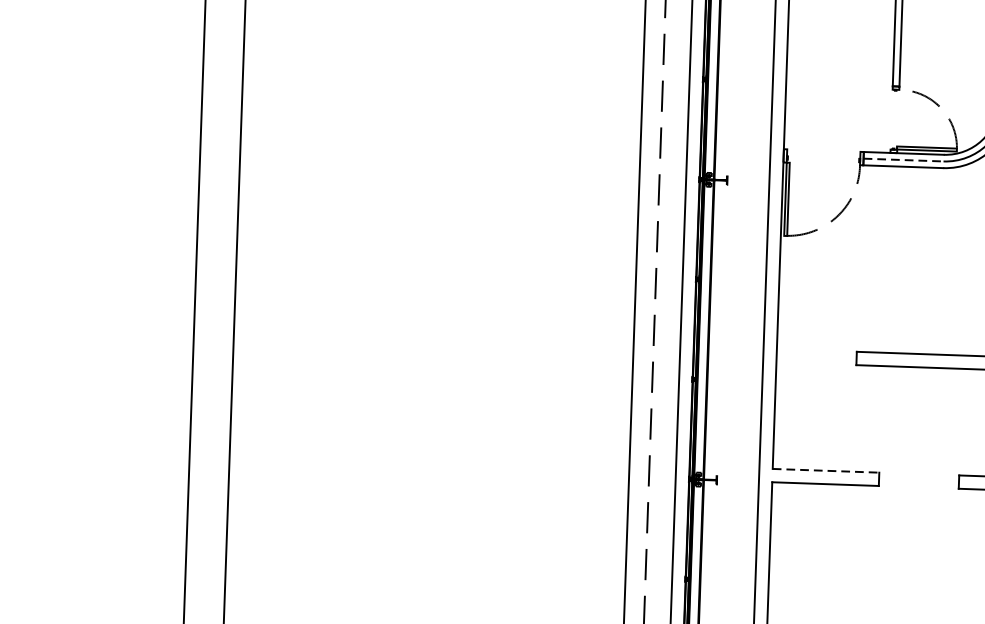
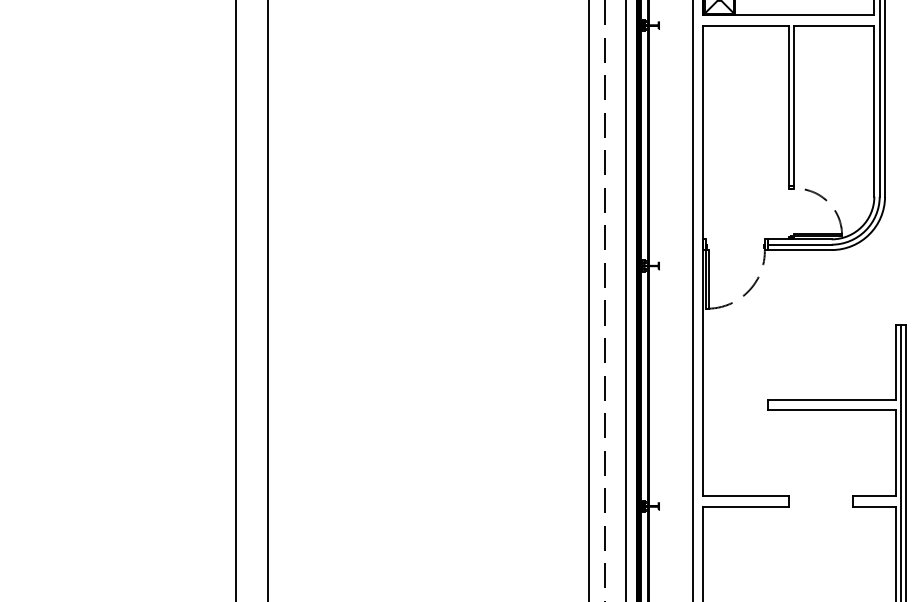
line: (904, 159) -> (800, 244), dashed -> solid
line: (826, 470) -> (746, 495), dashed -> solid

